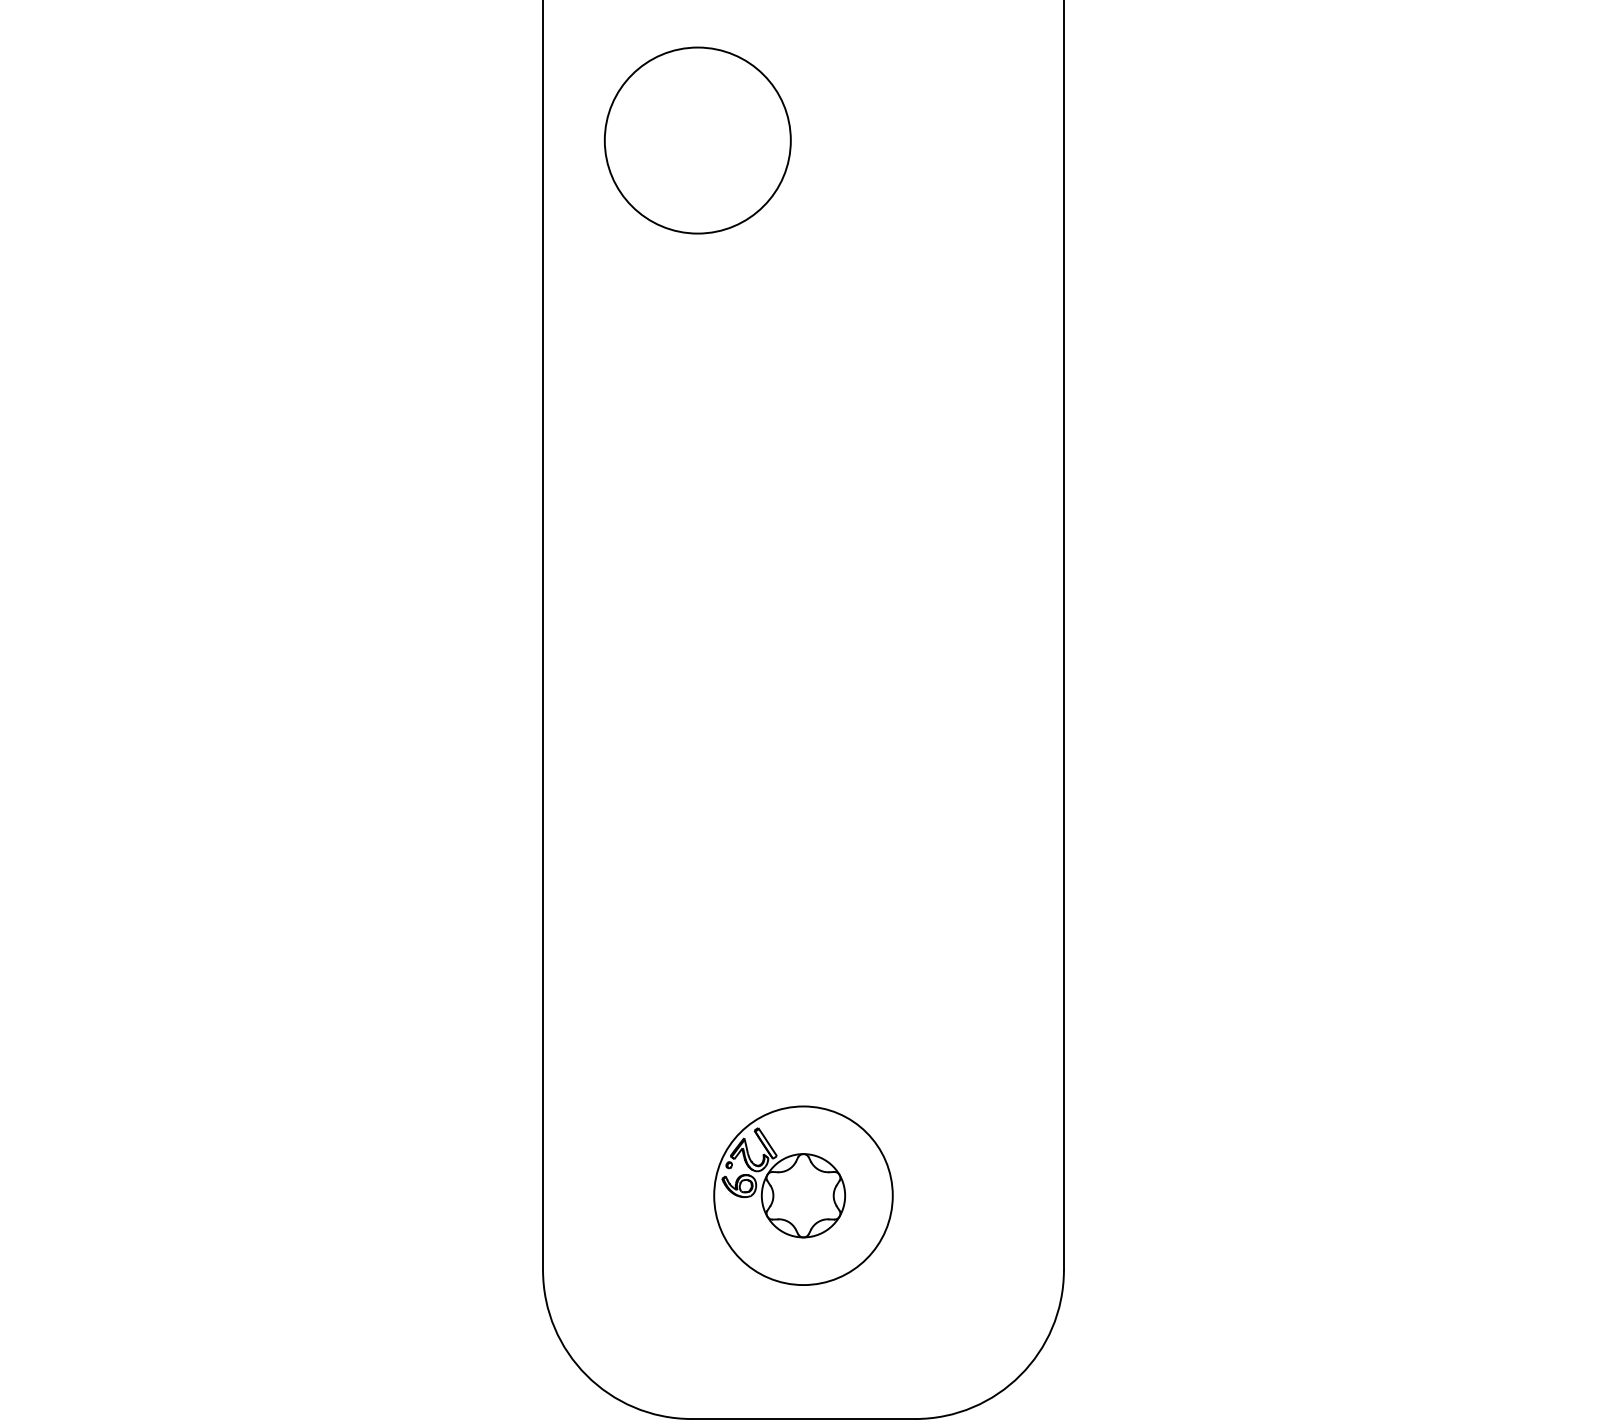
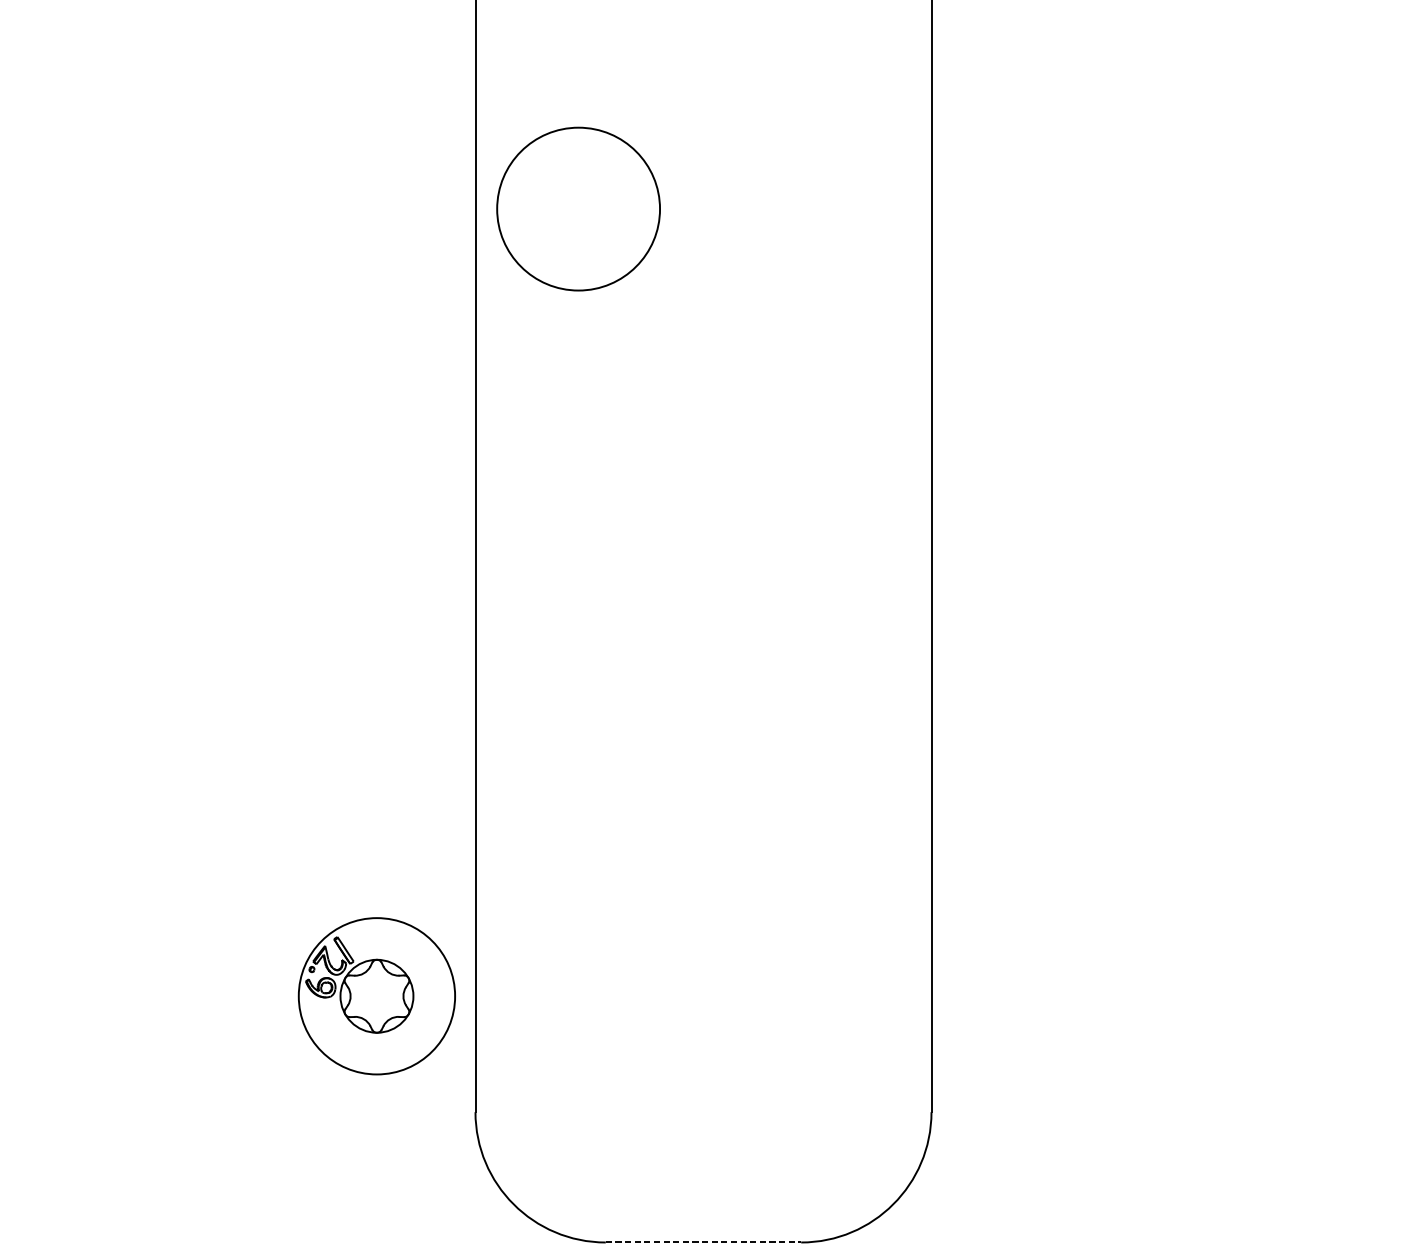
circle: (697, 140) -> (578, 209), moved
part: (803, 1195) -> (376, 996), moved
line: (803, 1419) -> (703, 1242), solid -> dashed

